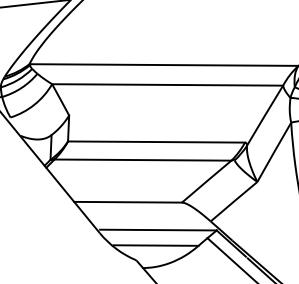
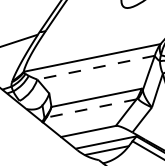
line: (168, 84) -> (96, 67), solid -> dashed
line: (142, 160) -> (91, 108), solid -> dashed

